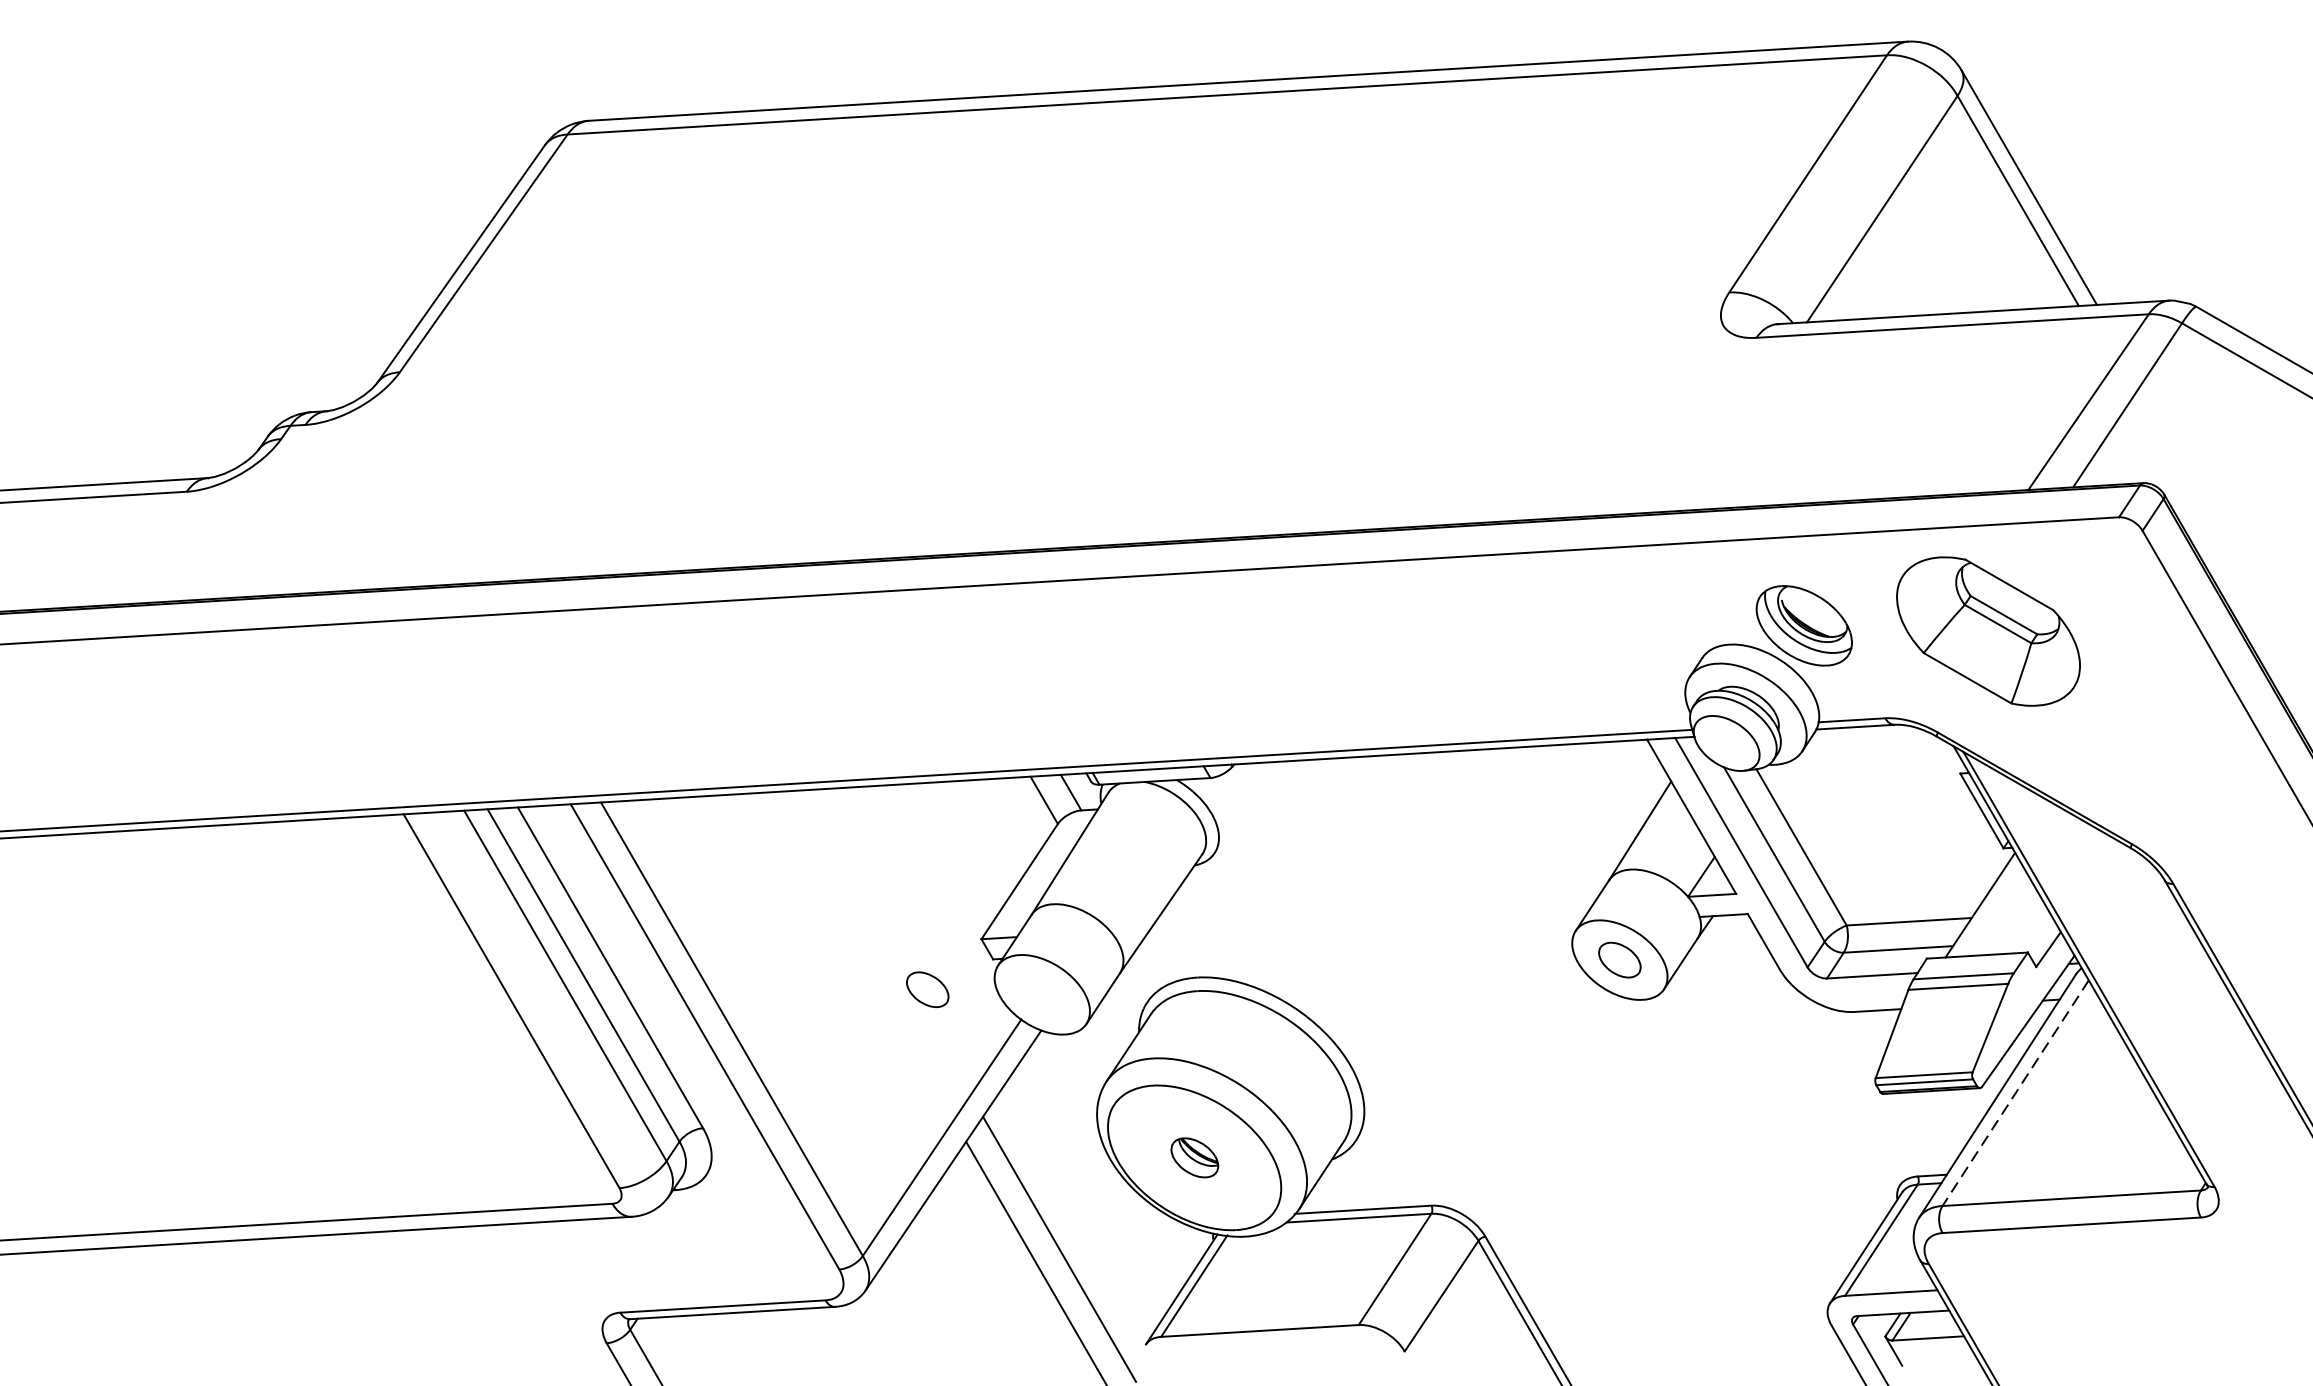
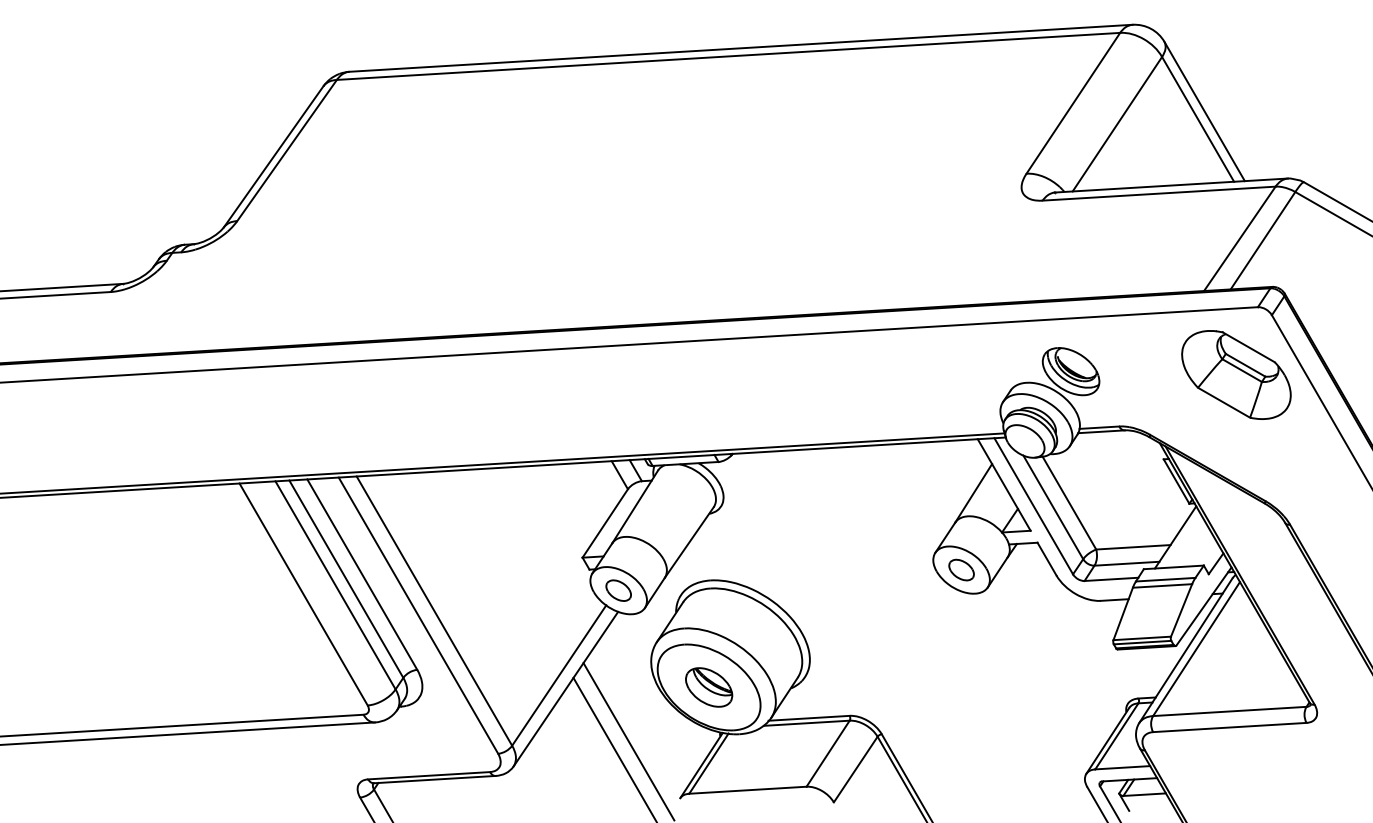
part: (1988, 630) -> (1236, 374), moved
part: (927, 989) -> (618, 590), moved
line: (2015, 1093) -> (1196, 649), dashed -> solid
part: (1195, 1157) -> (709, 687), size x1.67

